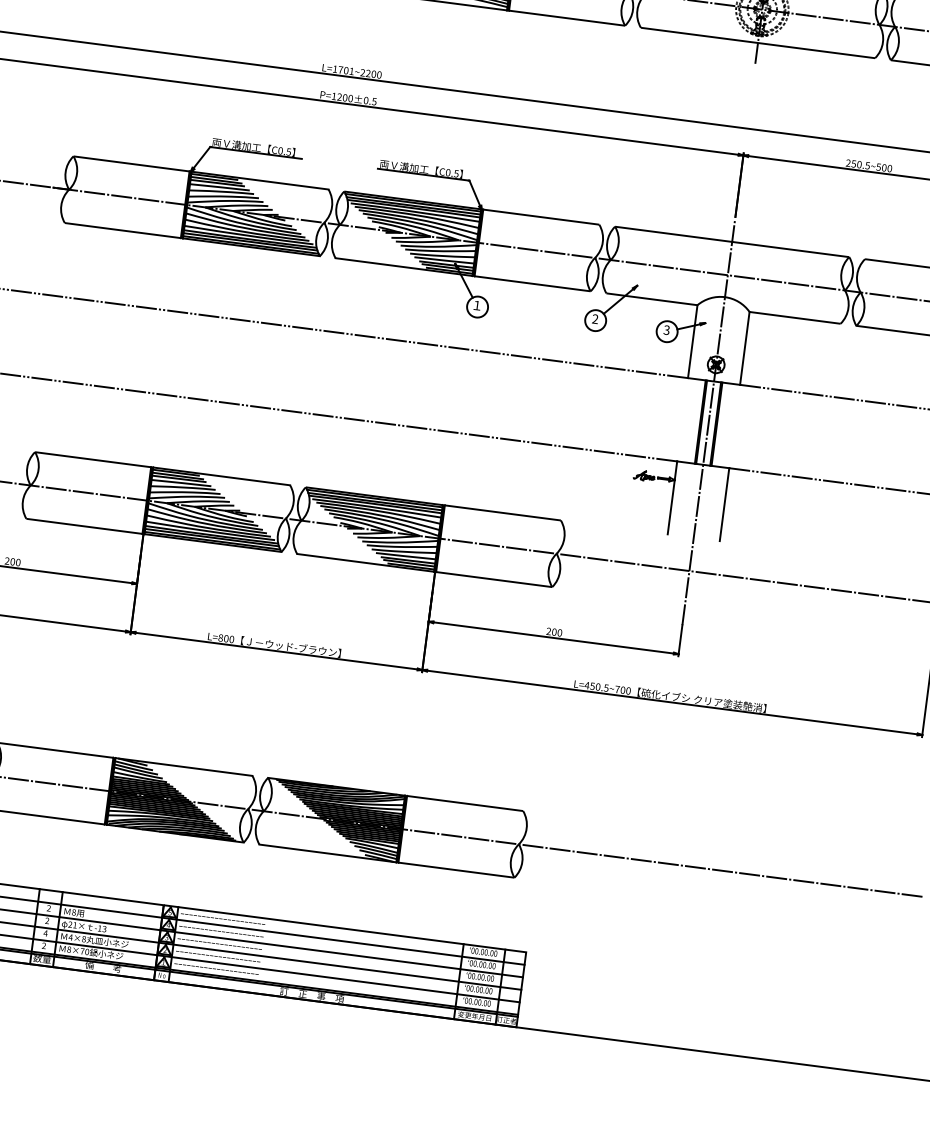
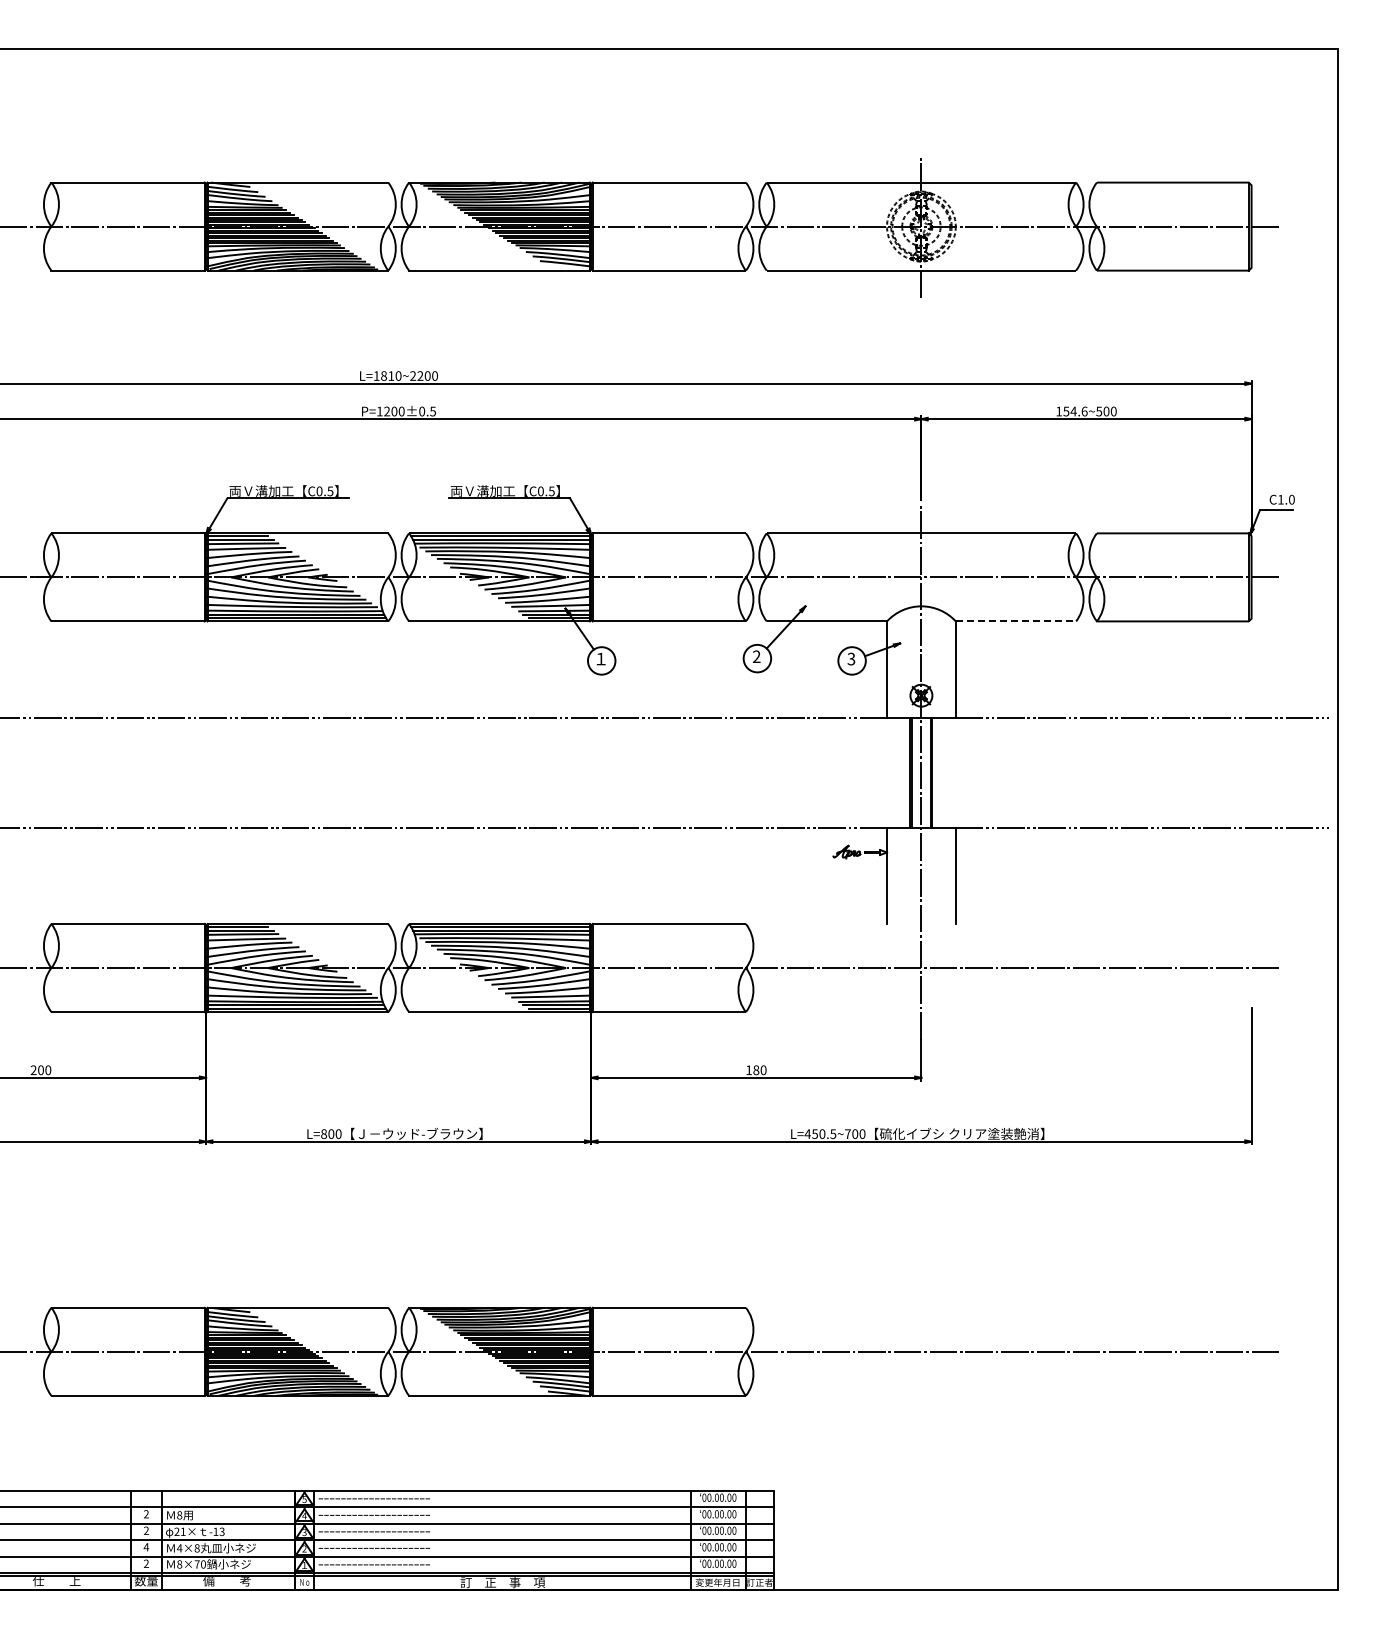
text: (346, 70) -> (391, 375), L=1701~2200 -> L=1810~2200
text: (857, 164) -> (1071, 411), 250.5~500 -> 154.6~500
line: (795, 318) -> (1016, 621), solid -> dashed
text: (551, 631) -> (752, 1069), 200 -> 180

